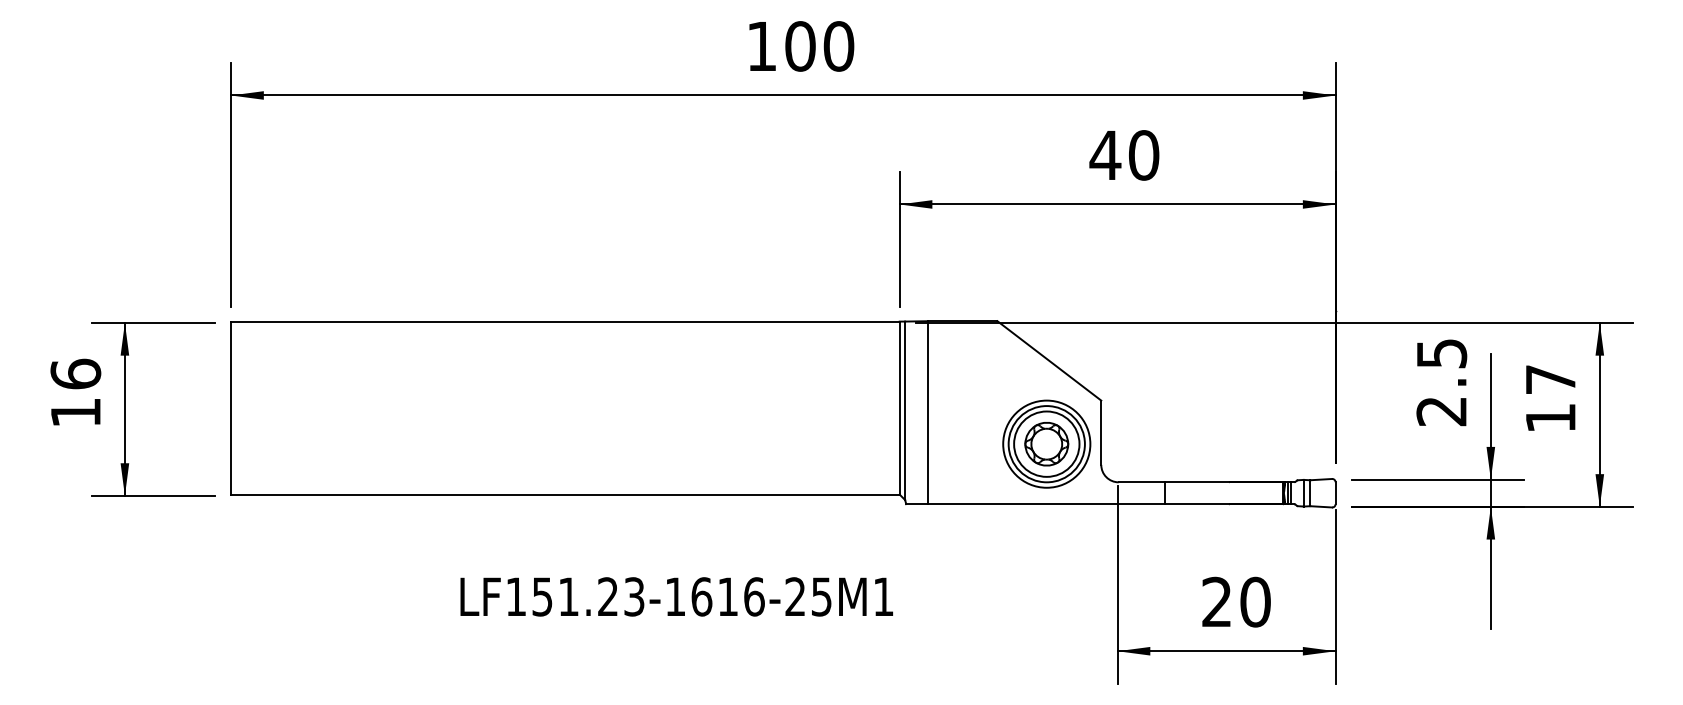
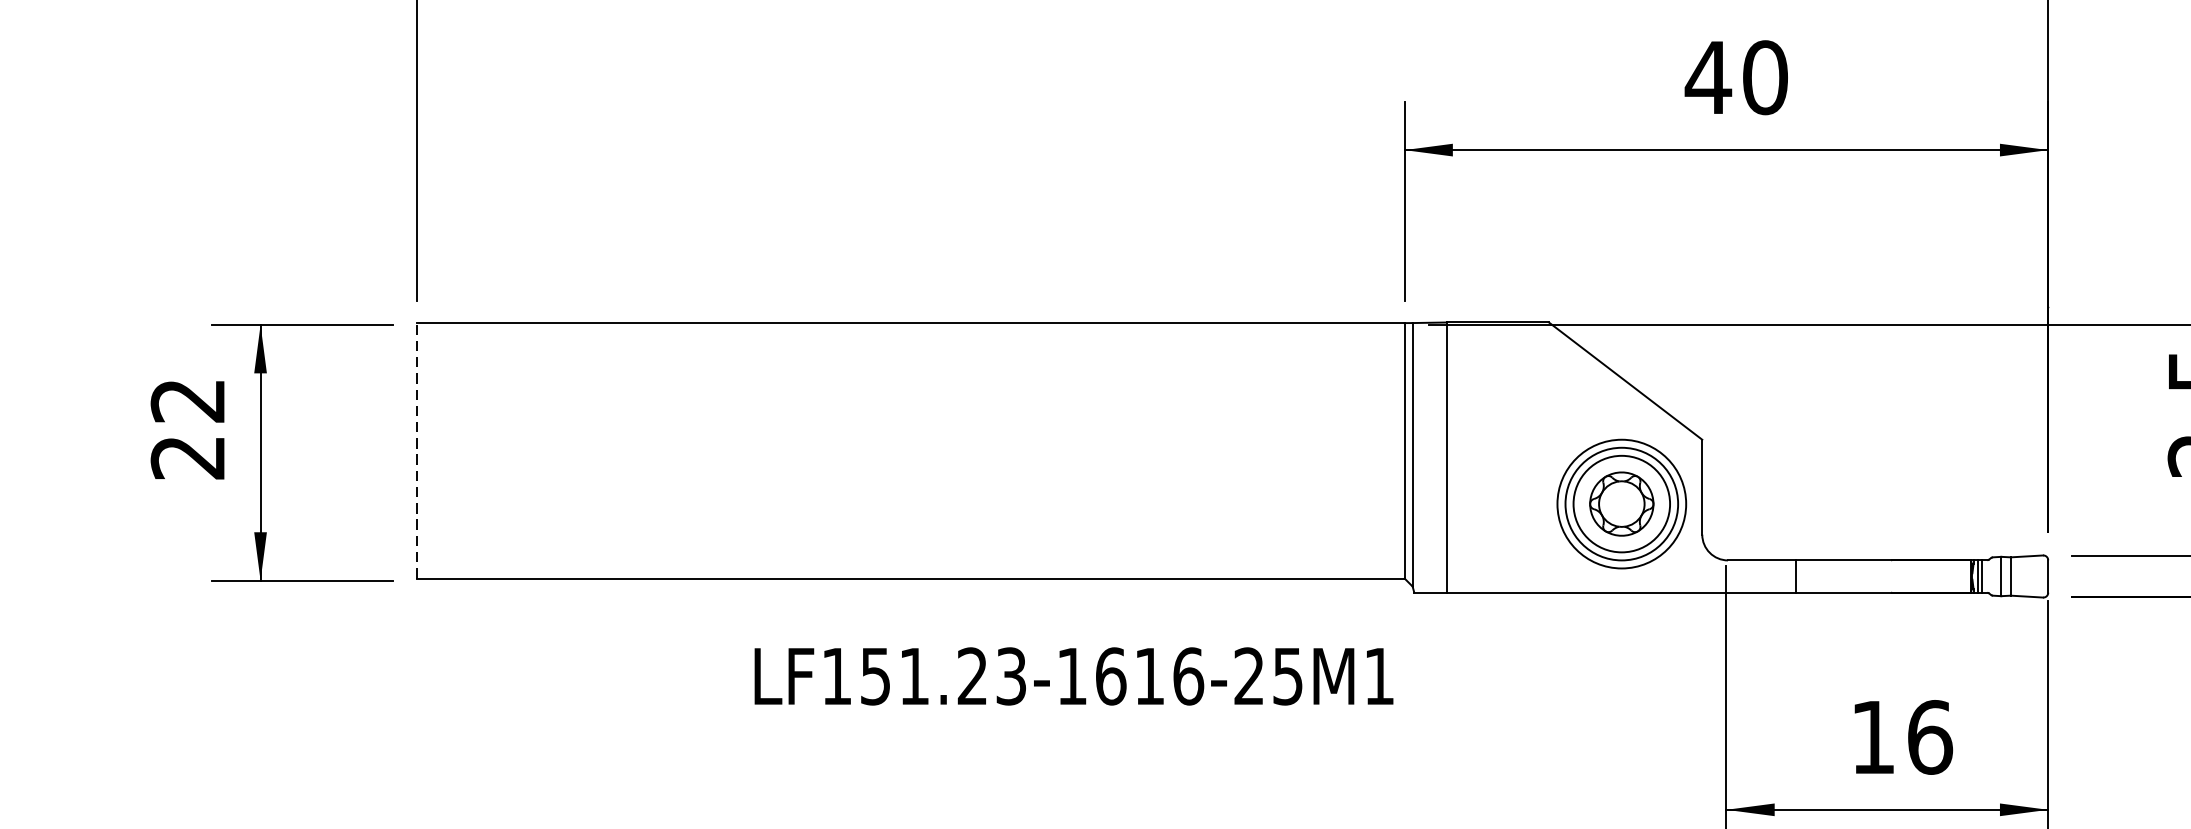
text: (75, 392) -> (187, 427), 16 -> 22
line: (231, 407) -> (417, 449), solid -> dashed
text: (676, 596) -> (1073, 675), moved
text: (1236, 601) -> (1901, 736), 20 -> 16

